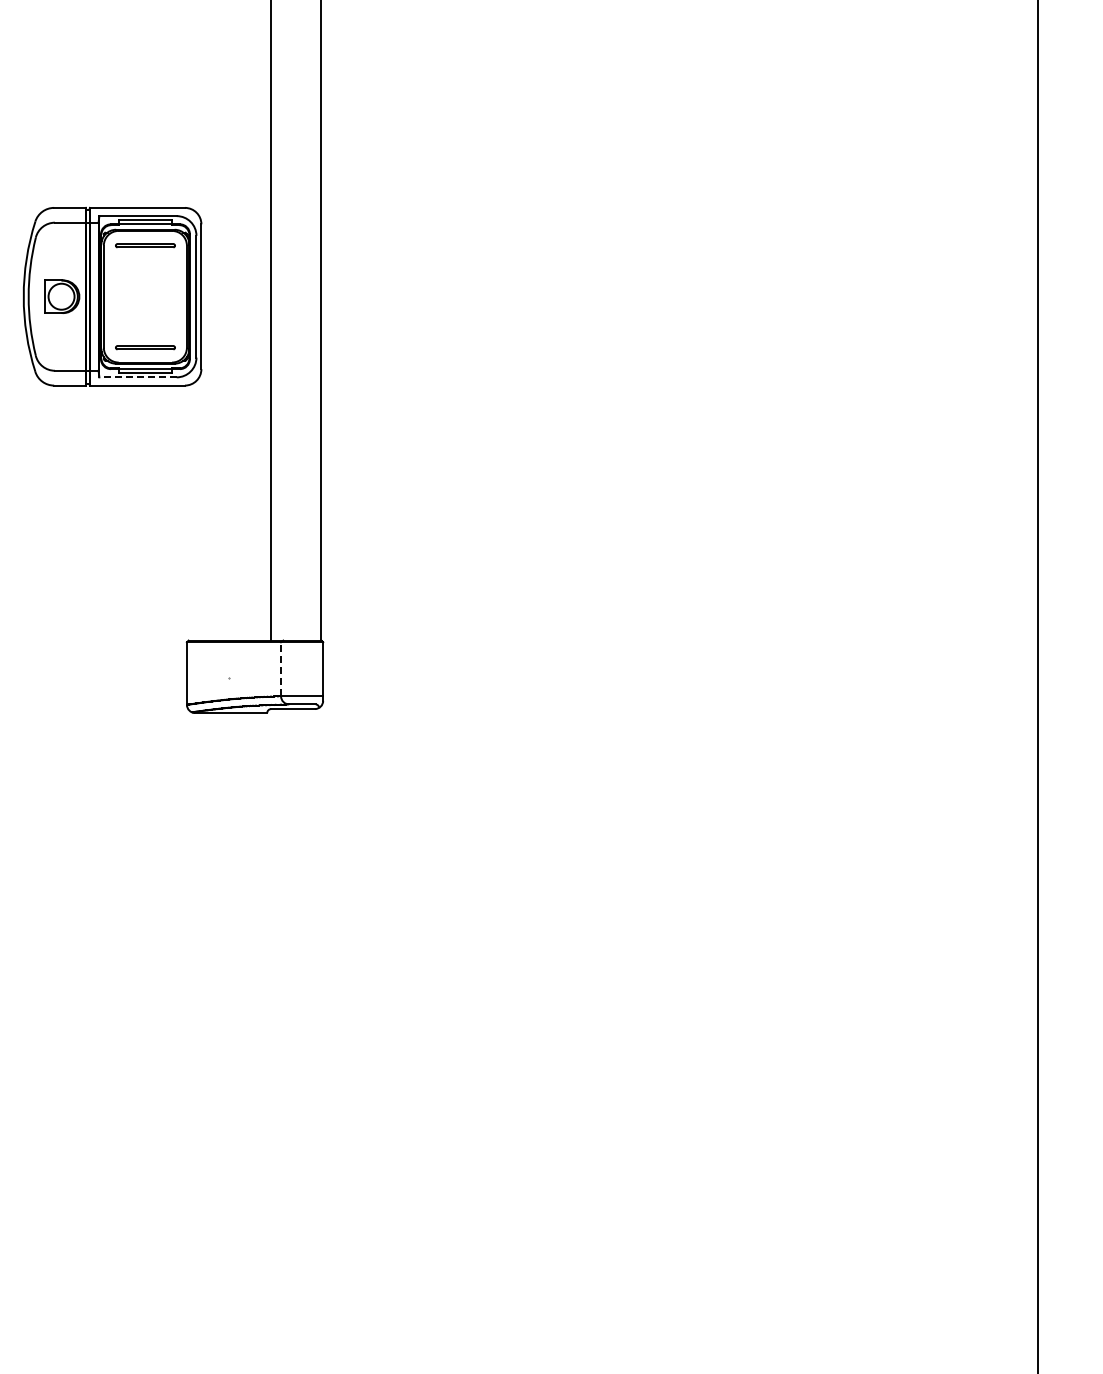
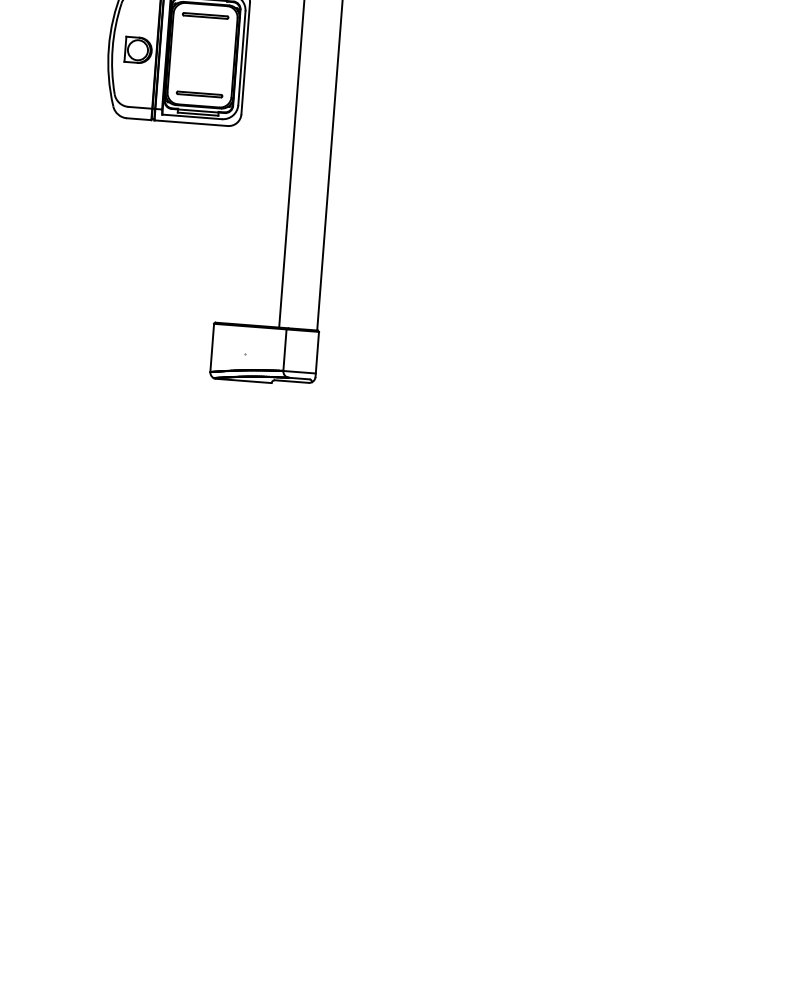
line: (138, 377) -> (192, 117), dashed -> solid
line: (281, 669) -> (285, 350), dashed -> solid

